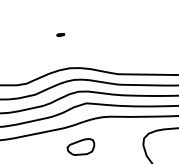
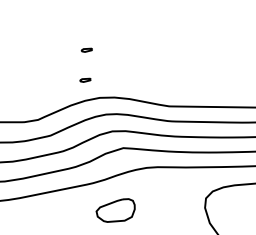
part: (59, 56) -> (85, 81), added

